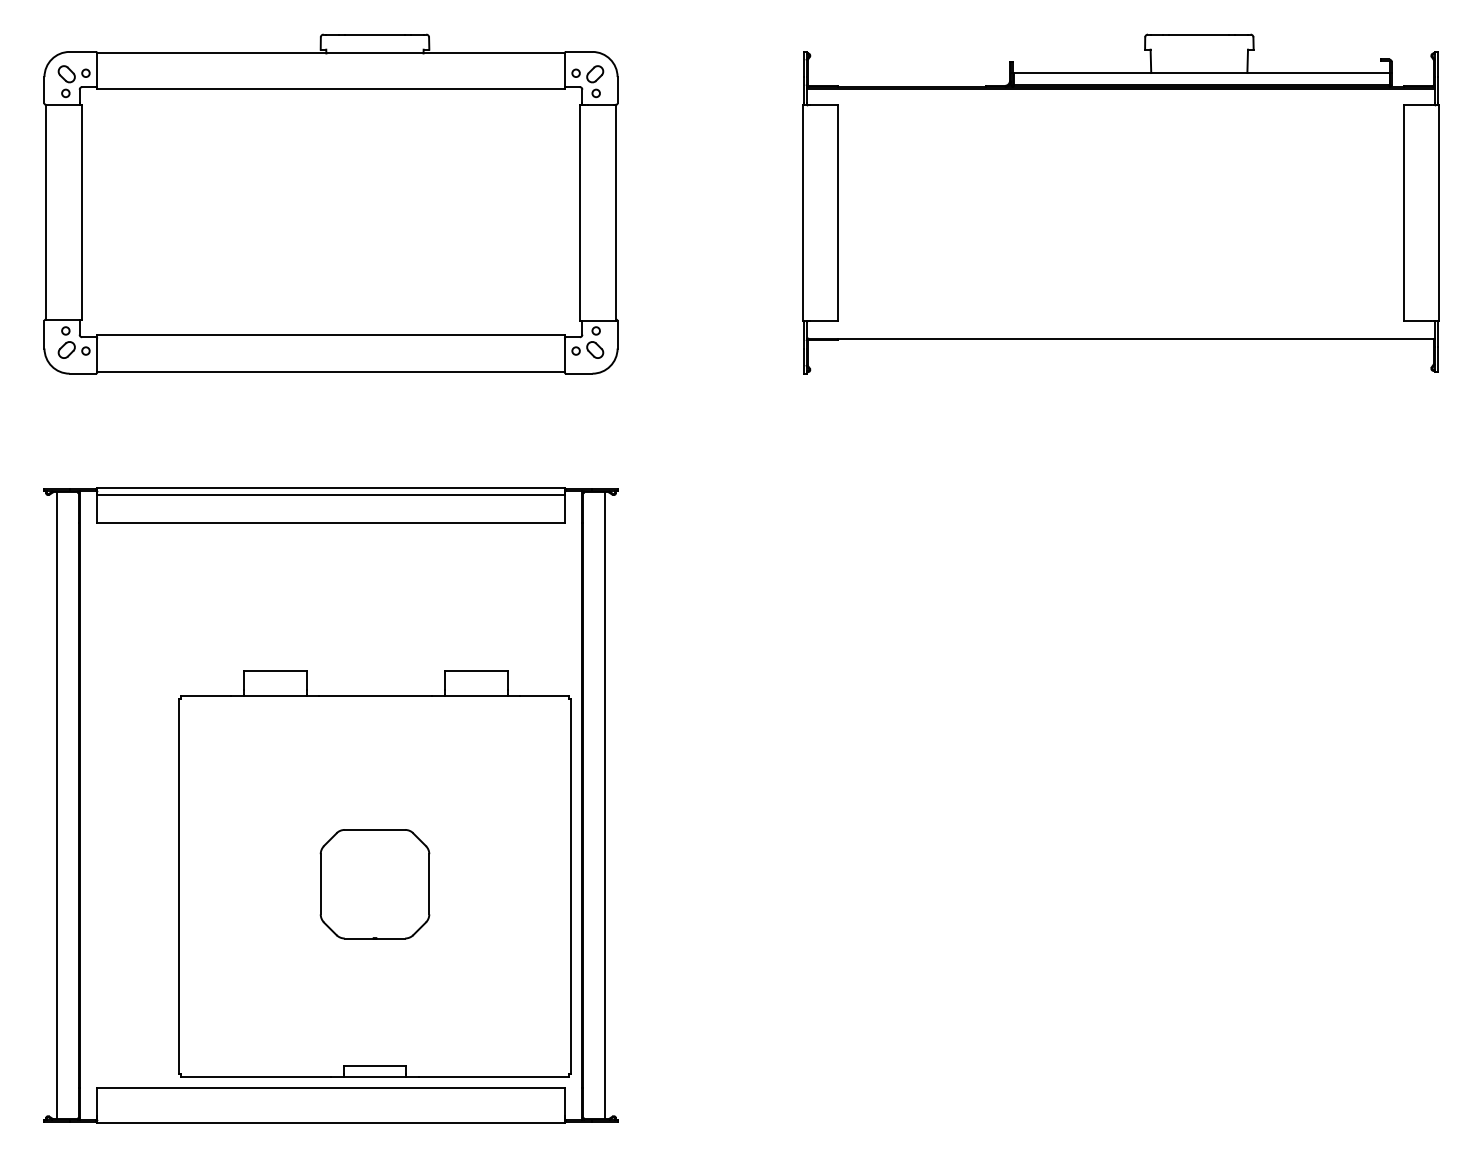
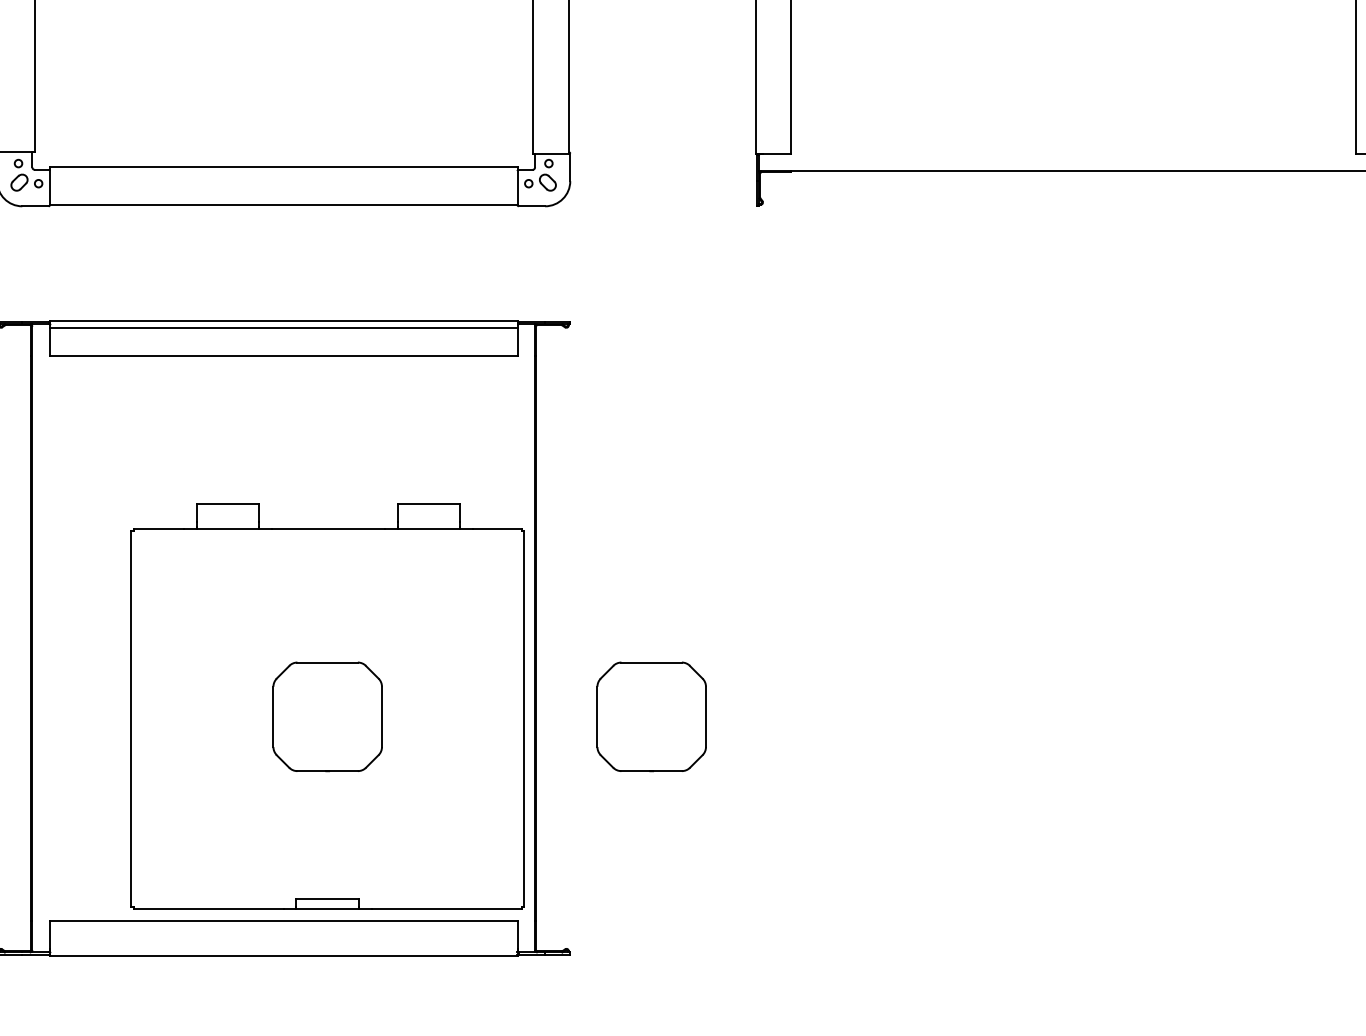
line: (57, 805) -> (10, 638), removed
line: (605, 805) -> (558, 638), removed
part: (698, 884) -> (651, 717), added

